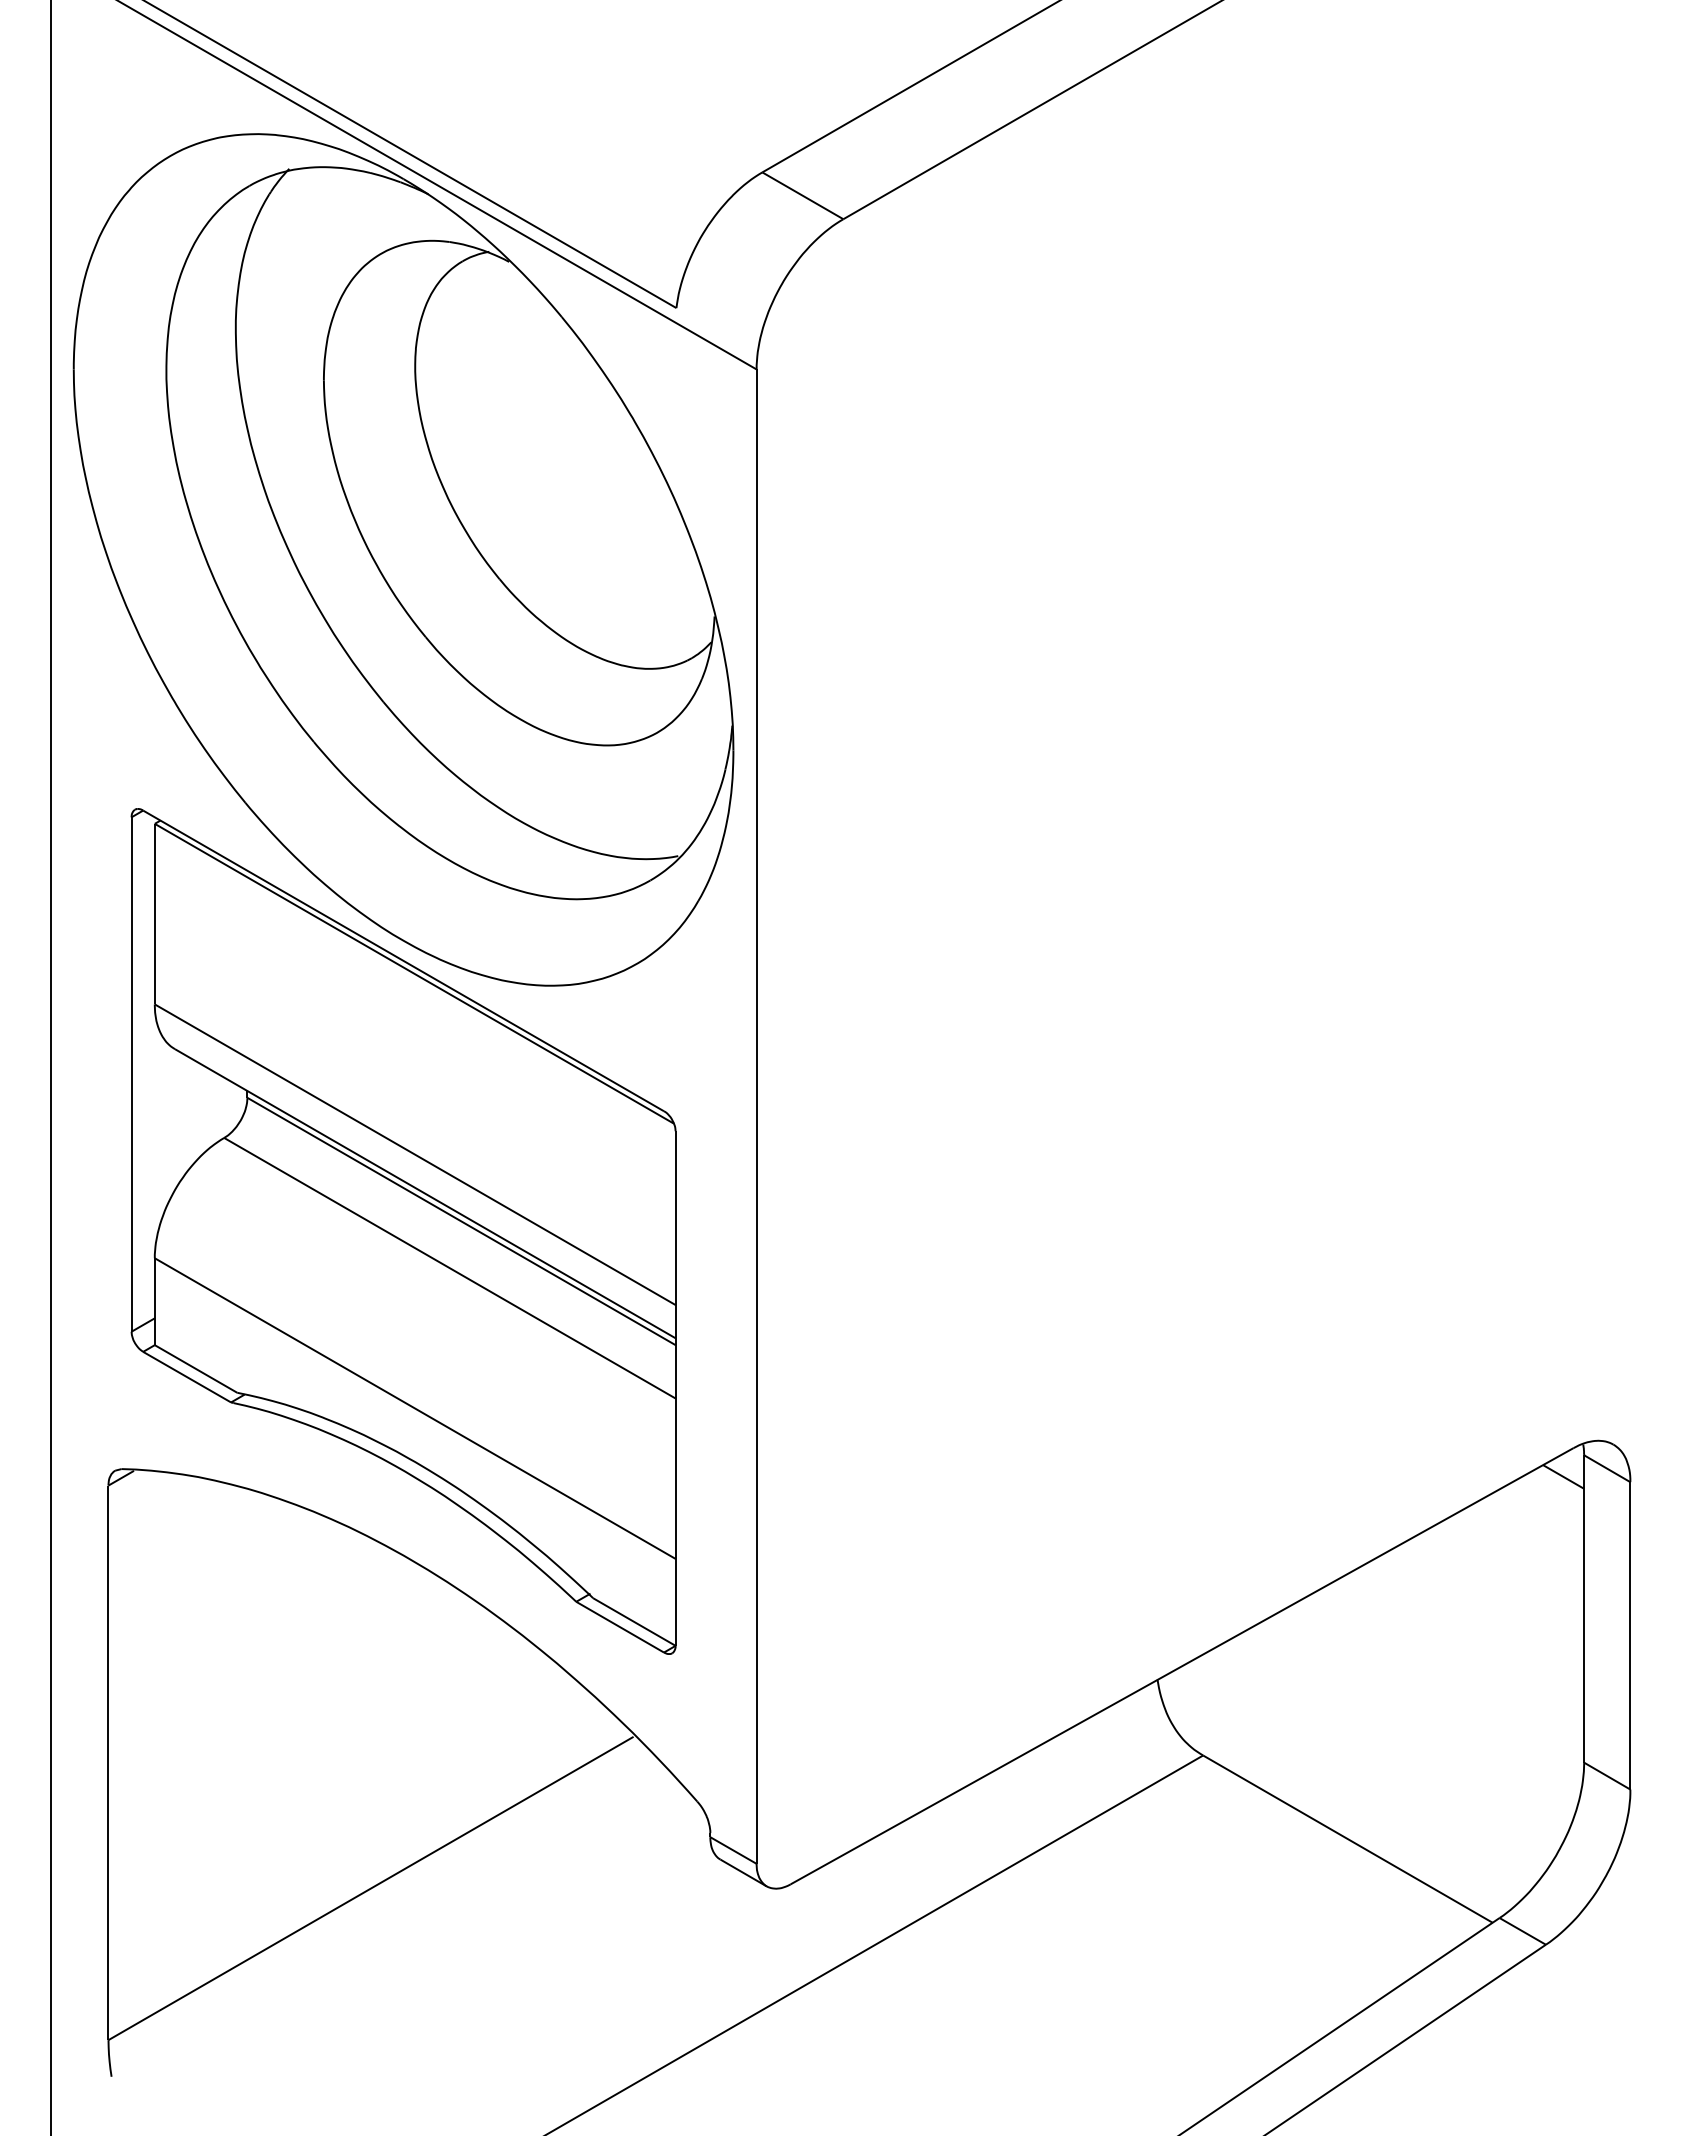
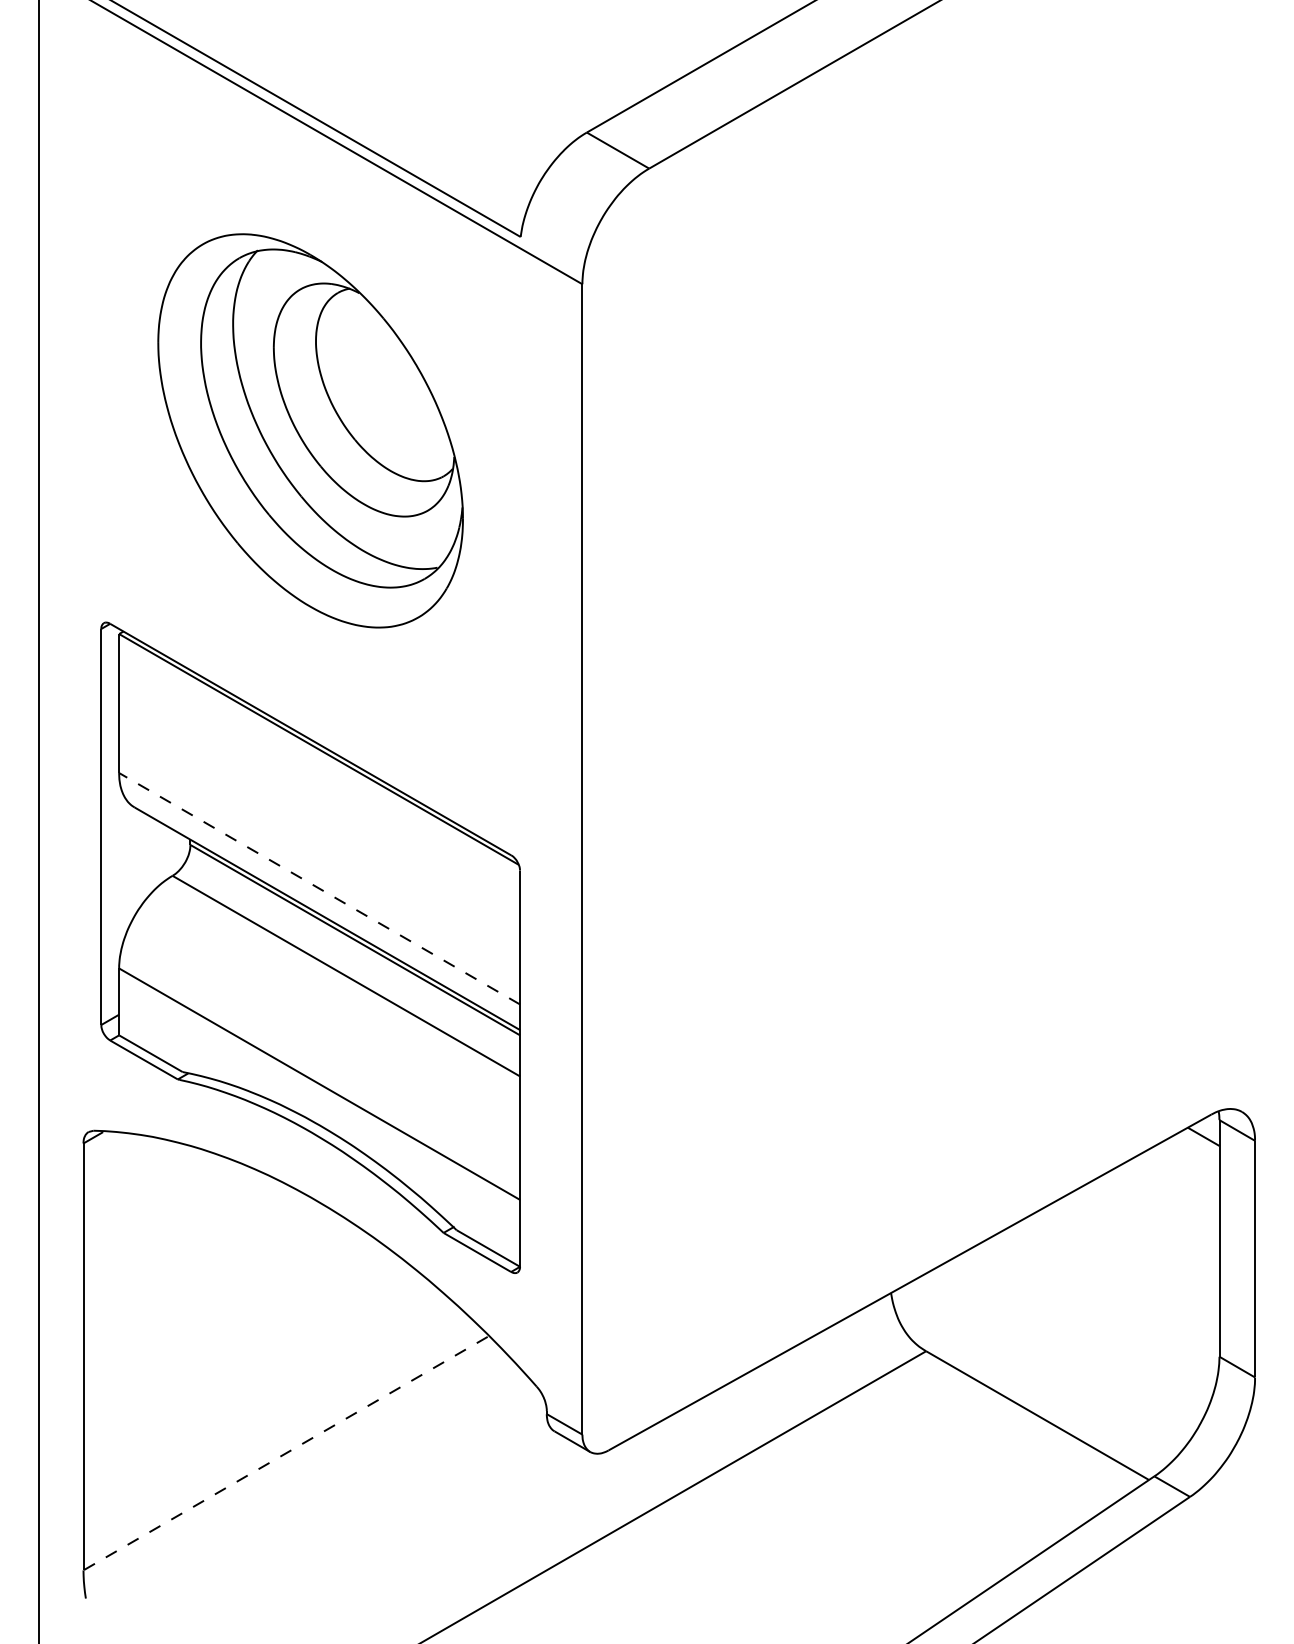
part: (403, 559) -> (310, 430), size x0.6
line: (415, 1154) -> (319, 888), solid -> dashed
line: (370, 1888) -> (285, 1453), solid -> dashed

